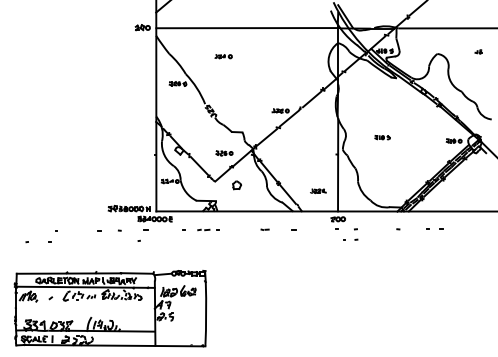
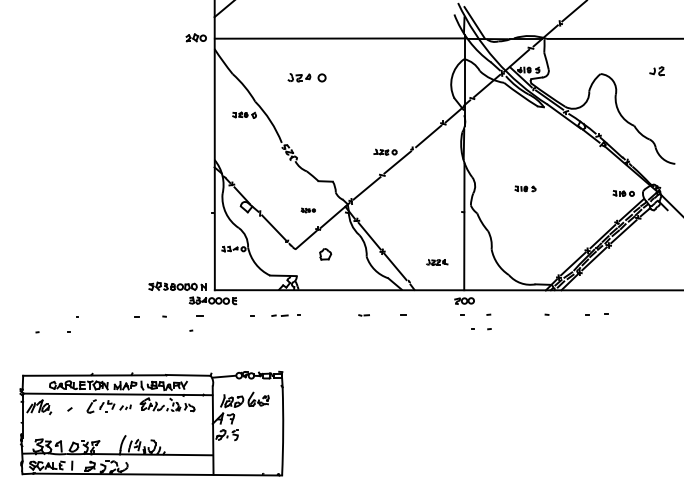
part: (478, 51) -> (657, 70), size x1.6
part: (223, 56) -> (306, 77), size x1.6
part: (224, 153) -> (308, 210), size x0.6

